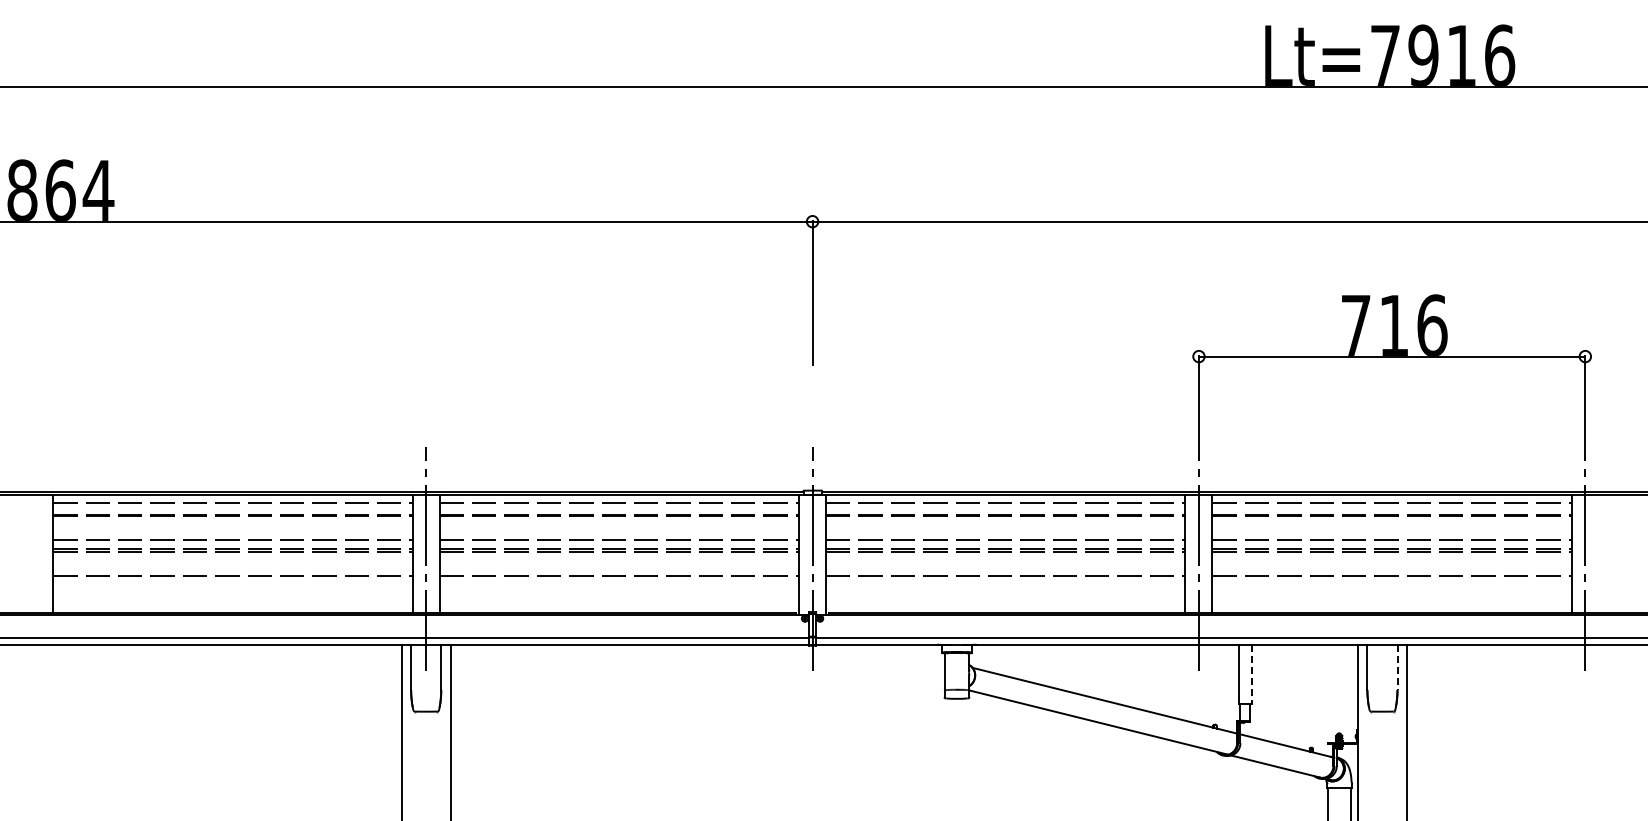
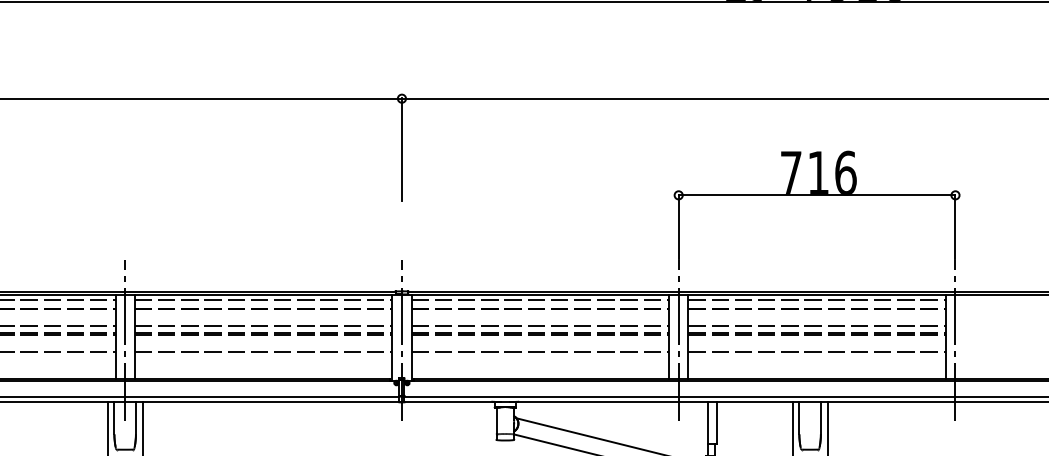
line: (1397, 667) -> (820, 418), dashed -> solid
line: (1251, 674) -> (716, 423), dashed -> solid

